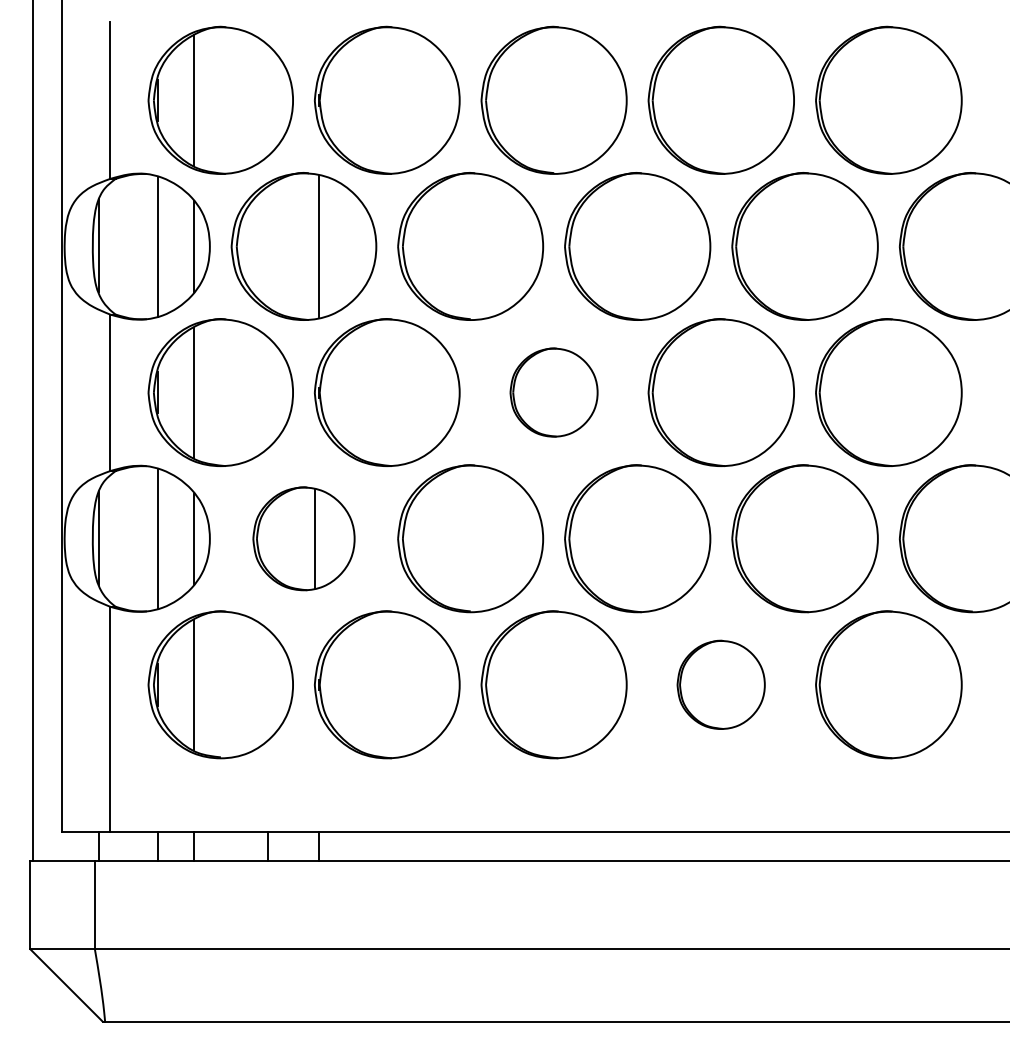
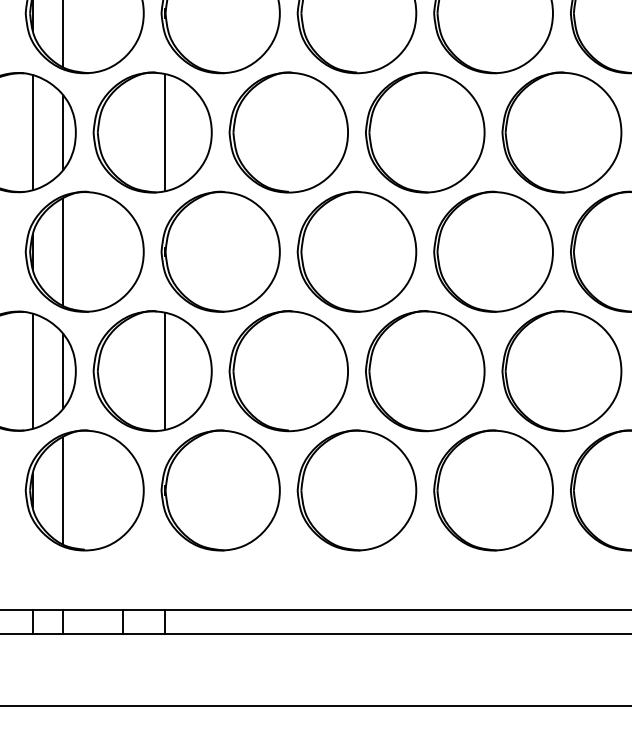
part: (553, 392) -> (356, 251), size x1.67
part: (303, 538) -> (152, 370), size x1.43
part: (720, 684) -> (492, 490), size x1.67

